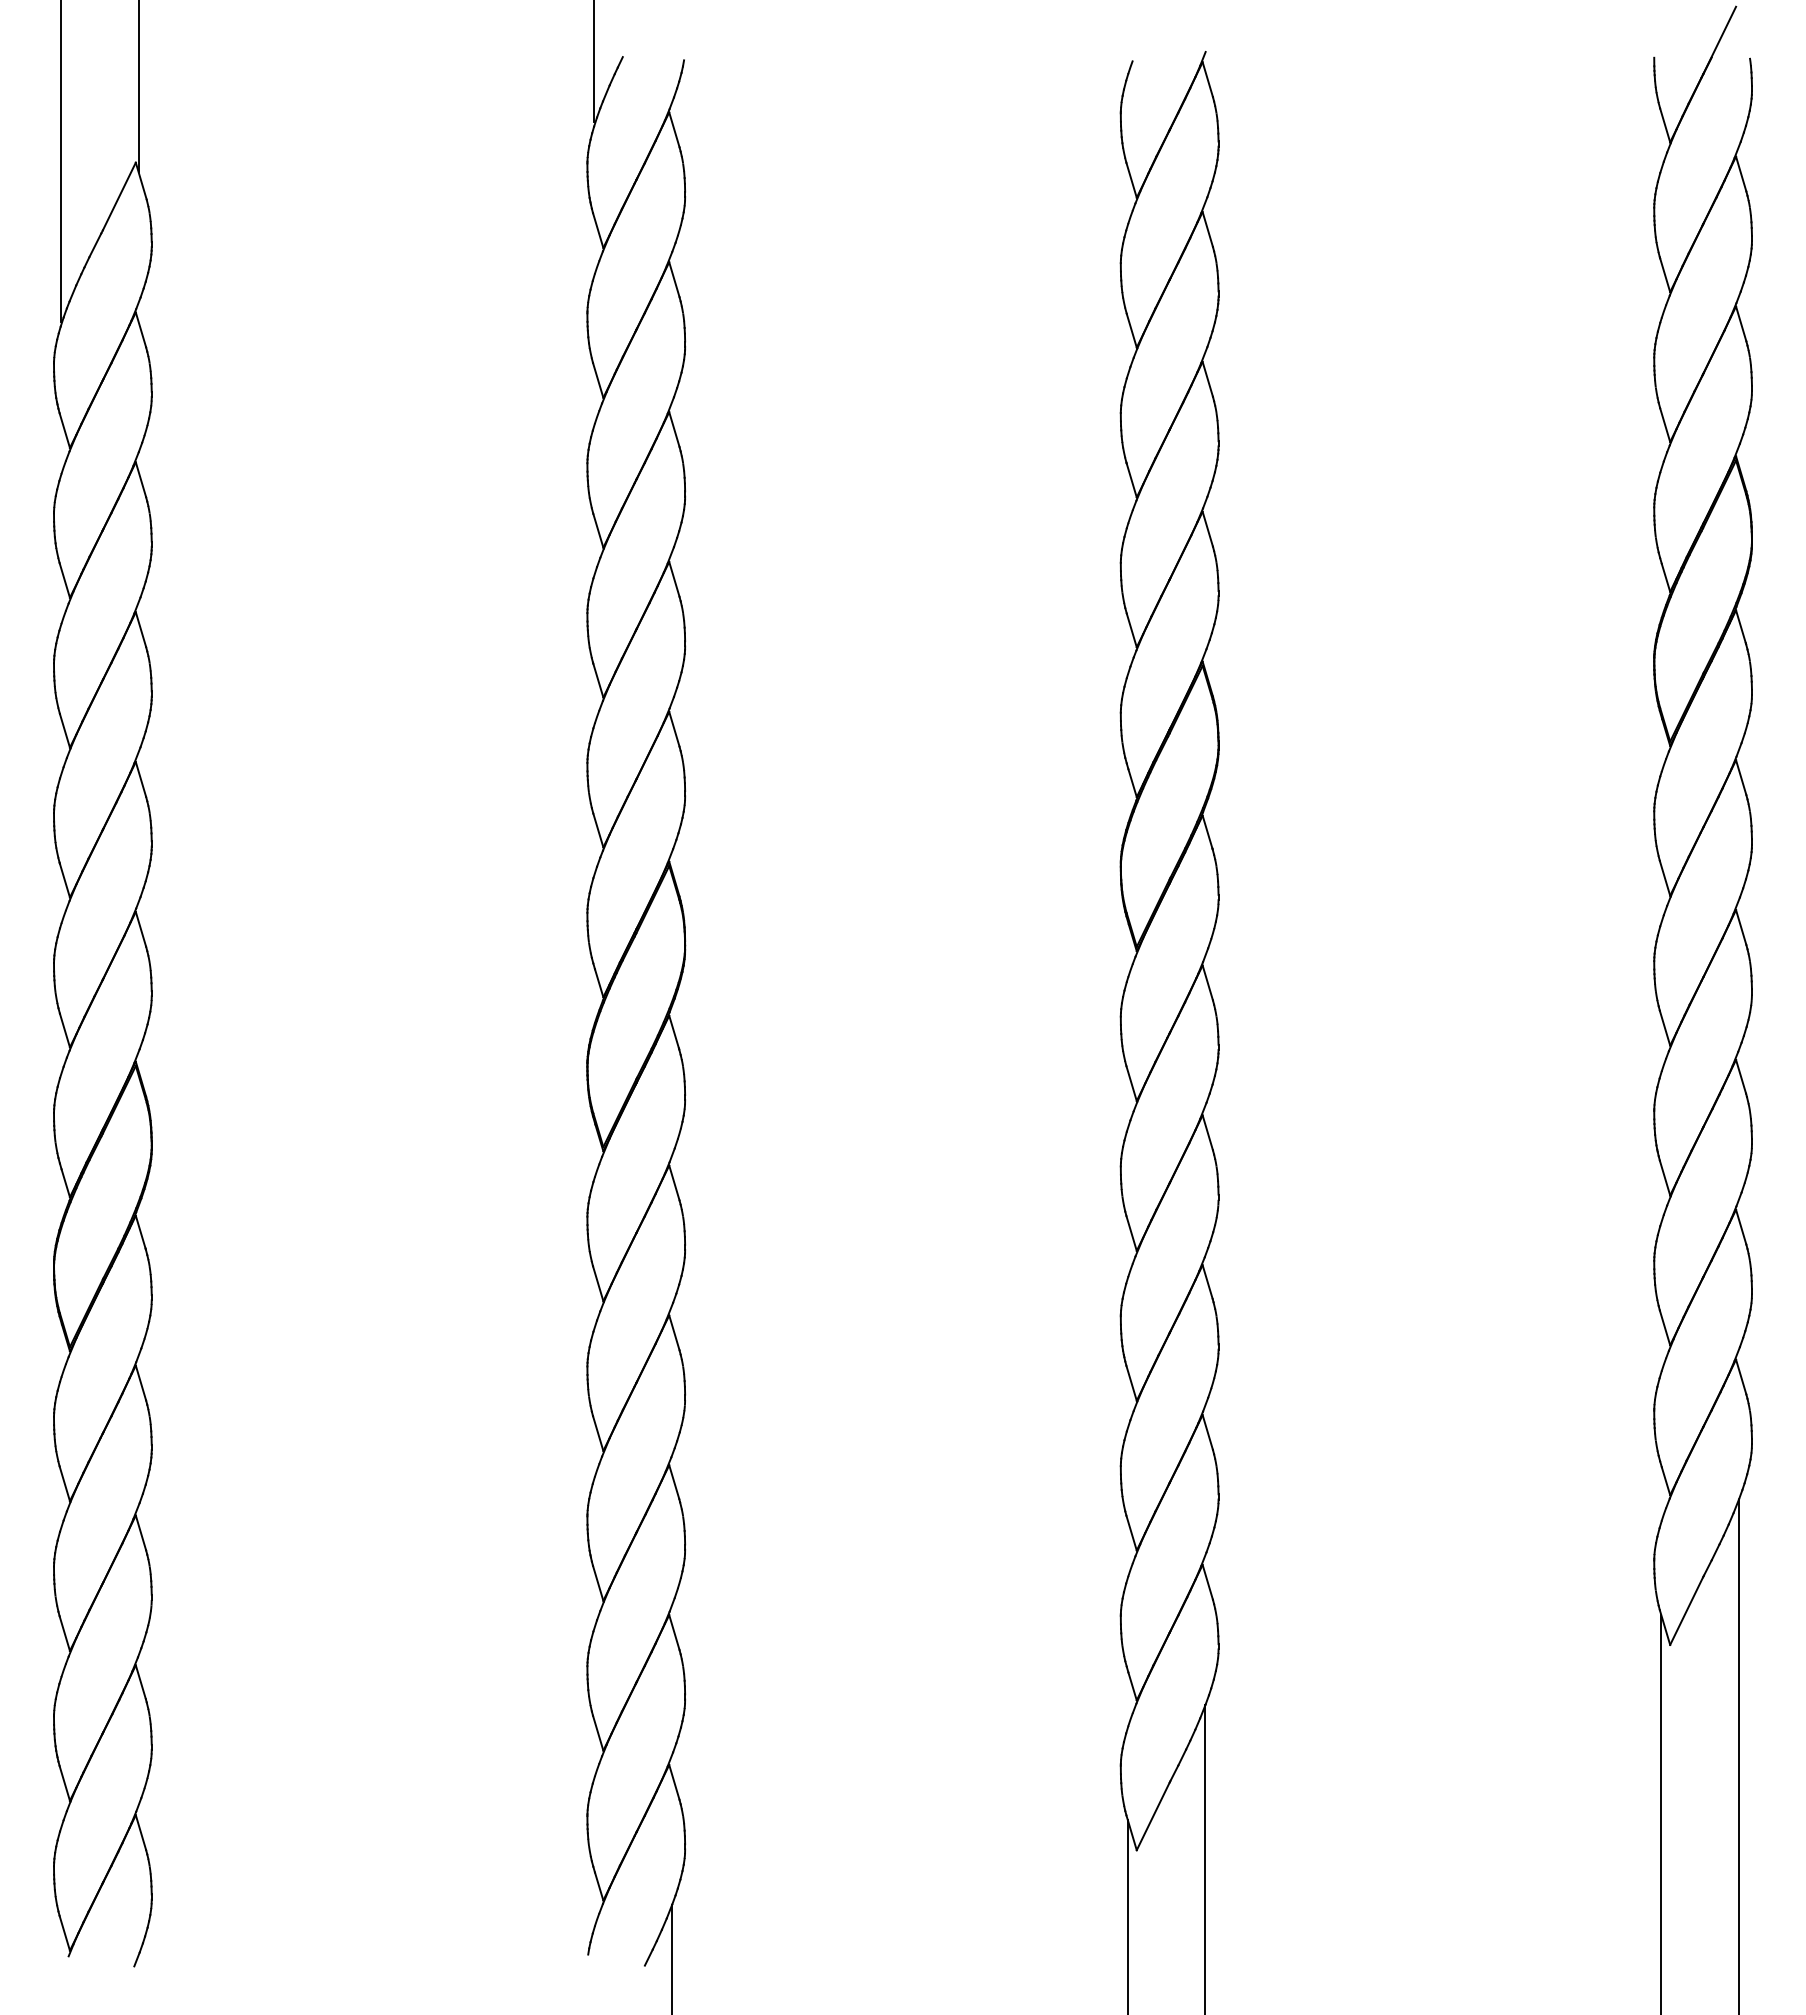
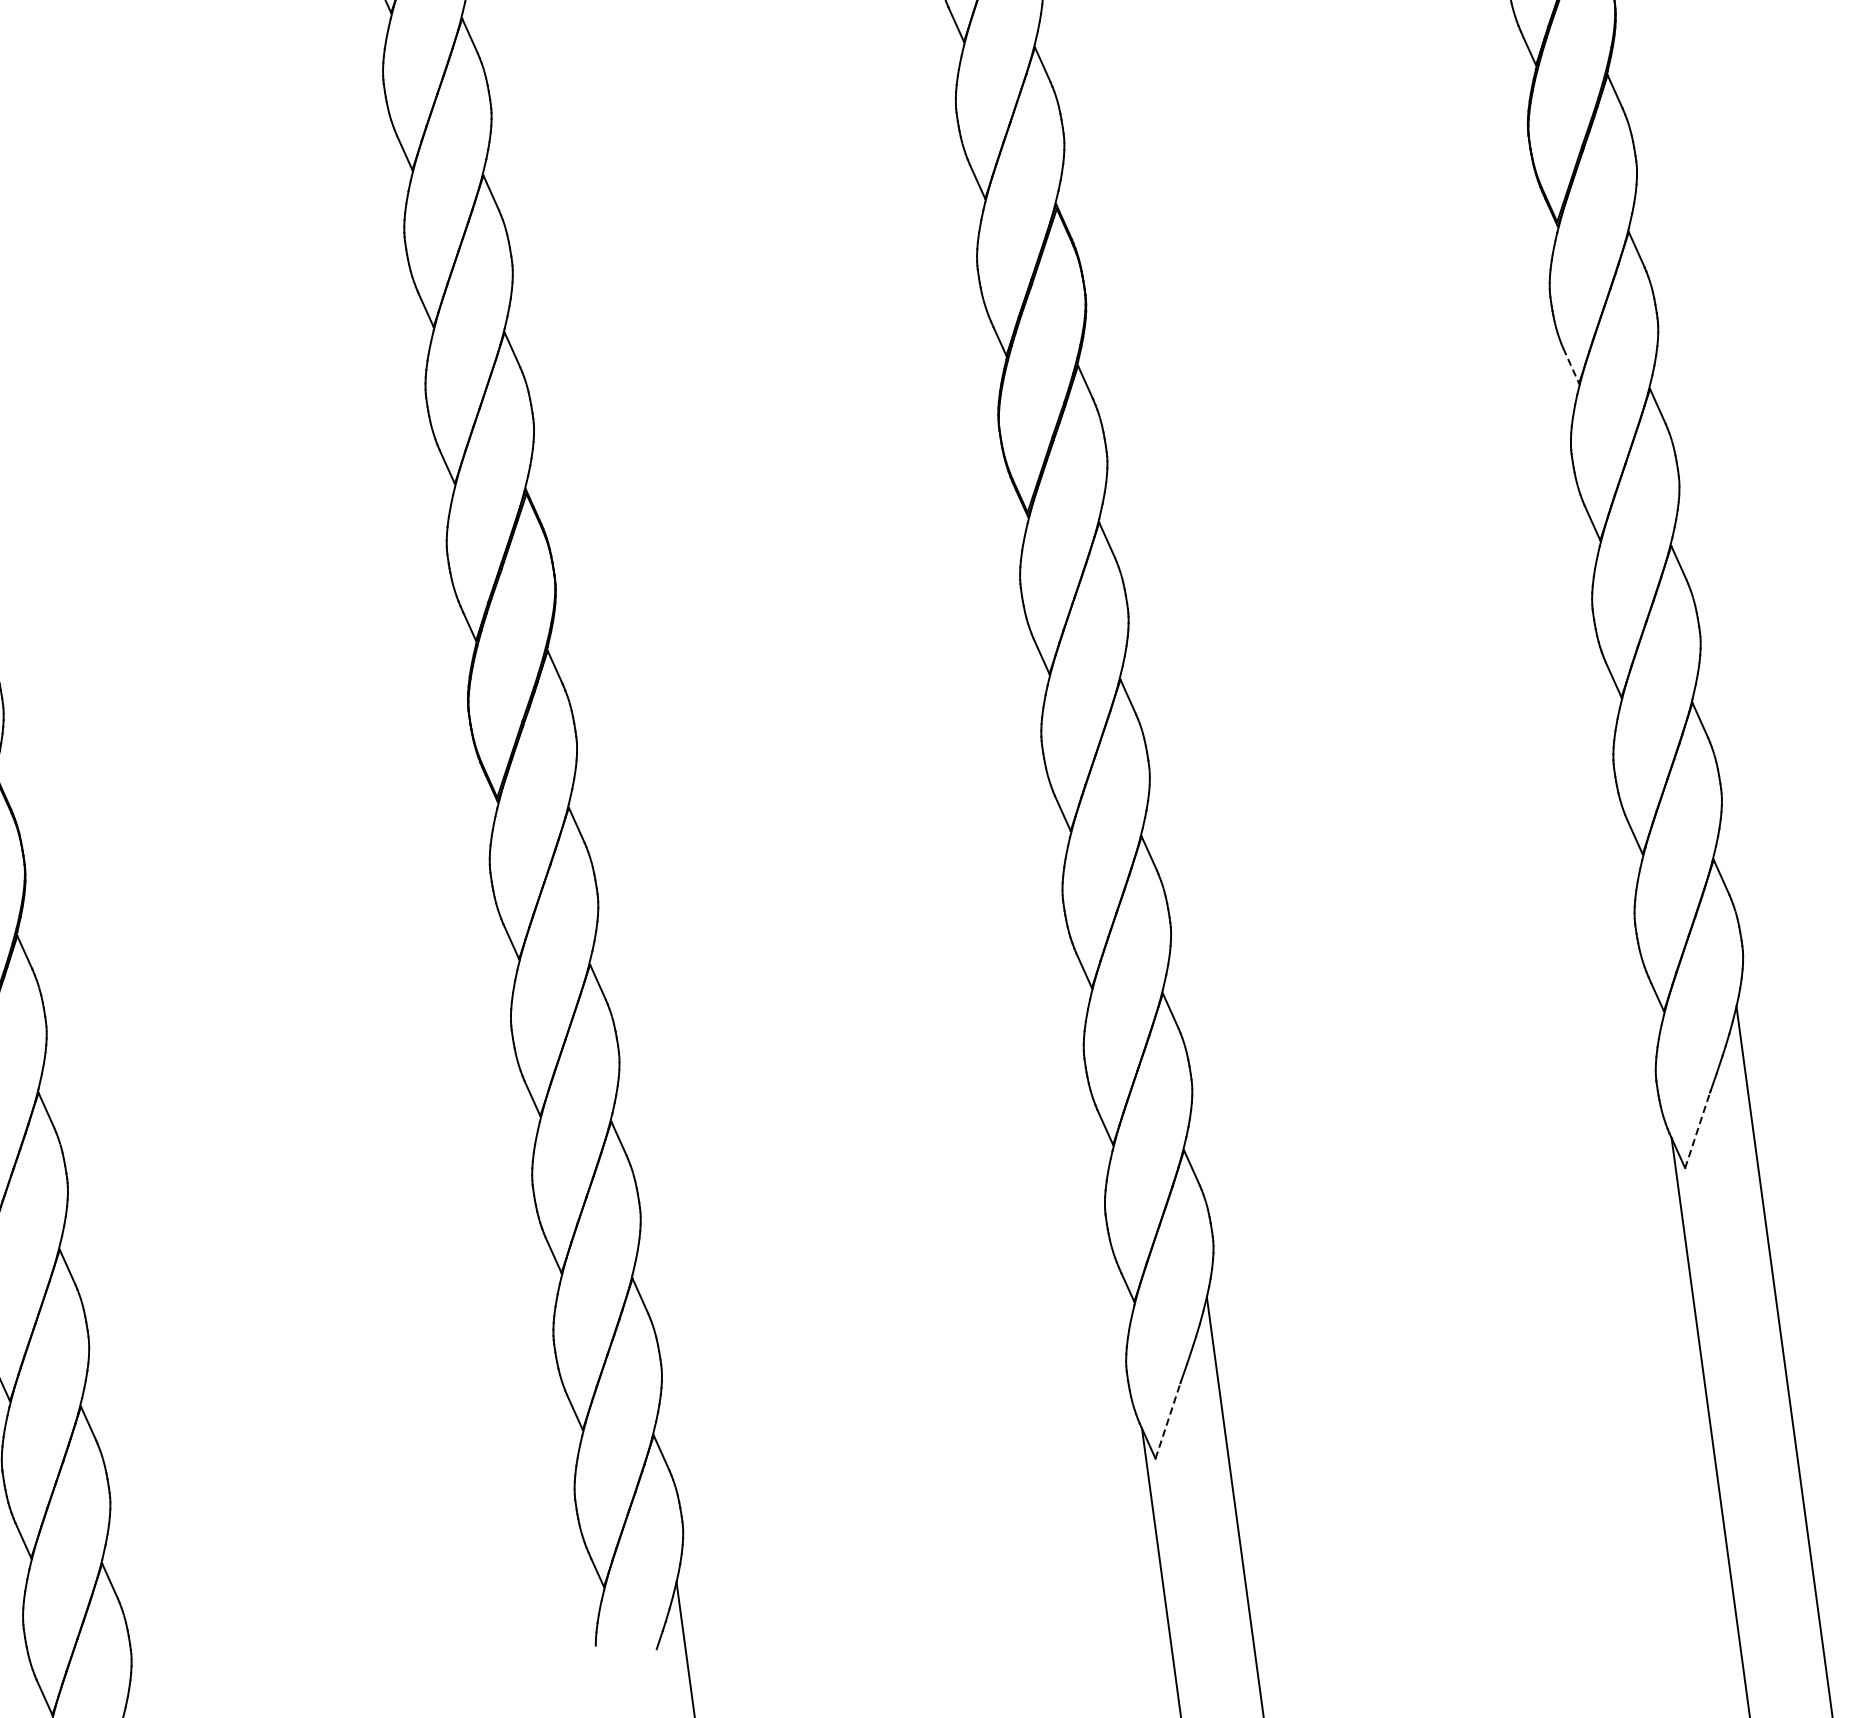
line: (1665, 878) -> (1571, 366), solid -> dashed
line: (1686, 1611) -> (1697, 1130), solid -> dashed
line: (1153, 1816) -> (1168, 1421), solid -> dashed

